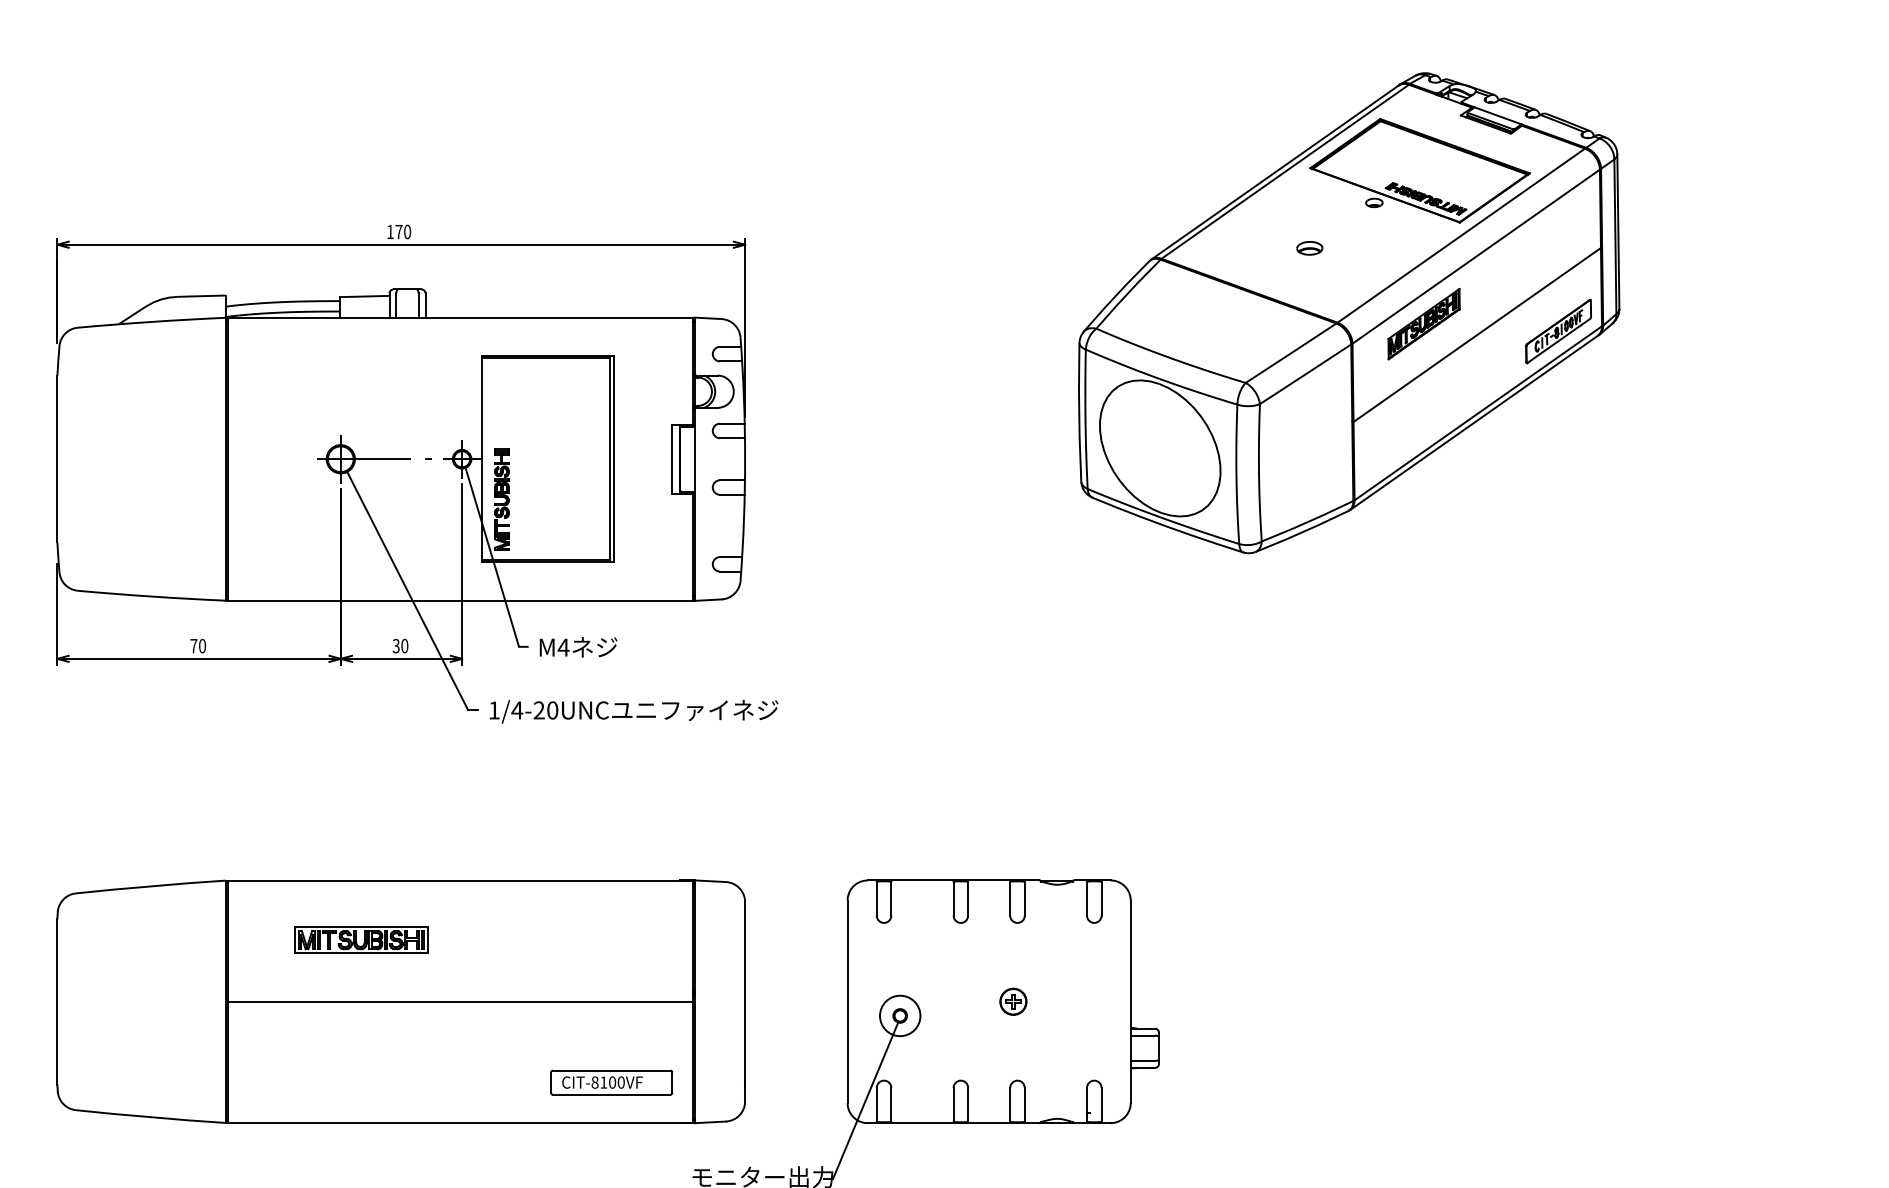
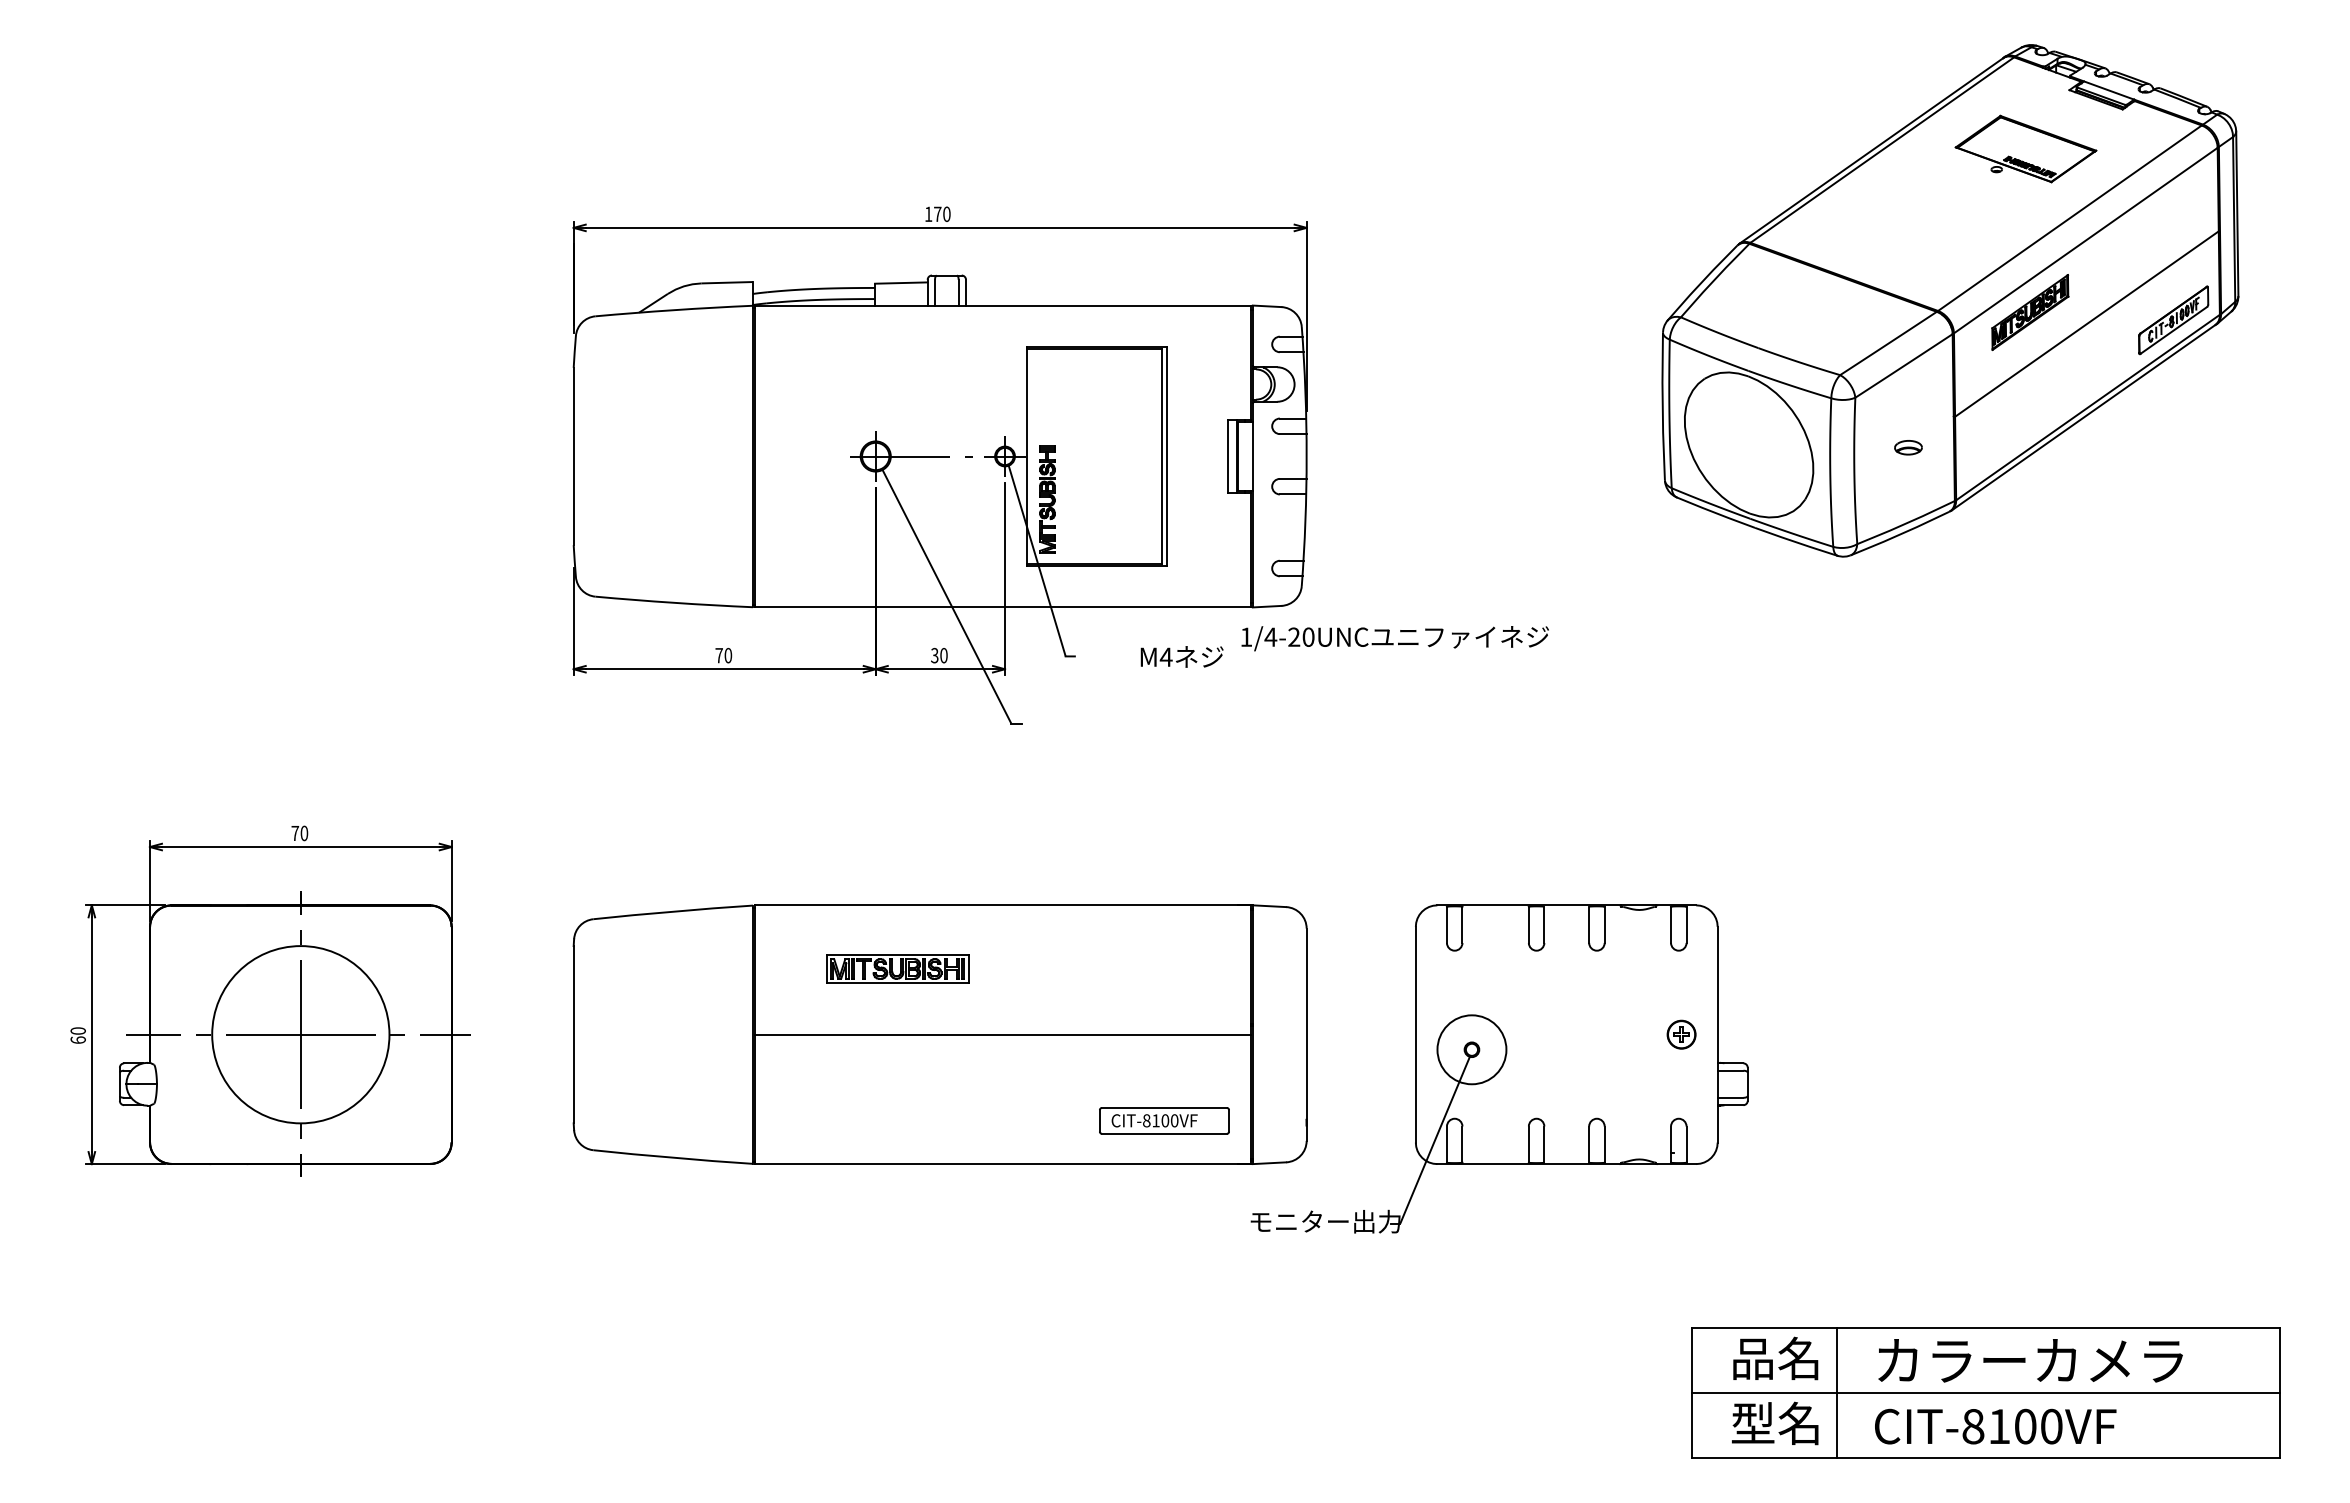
part: (1419, 170) -> (2025, 148), size x0.6
part: (1309, 248) -> (1908, 447), moved
text: (577, 646) -> (1181, 656), moved
text: (633, 711) -> (1394, 638), moved
part: (1013, 1001) -> (1681, 1034), moved
circle: (899, 1015) -> (1471, 1049), size x1.6

